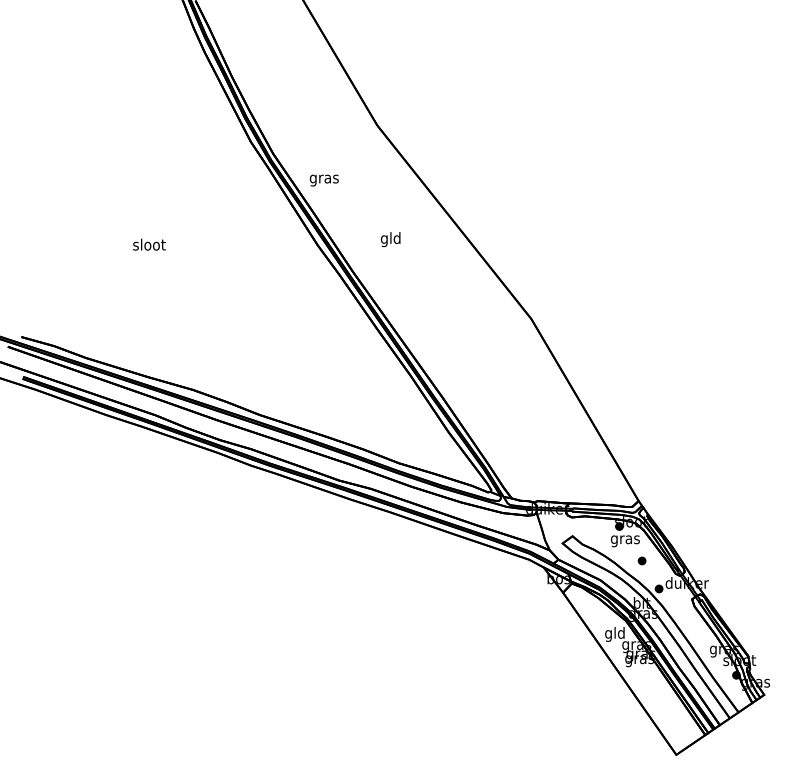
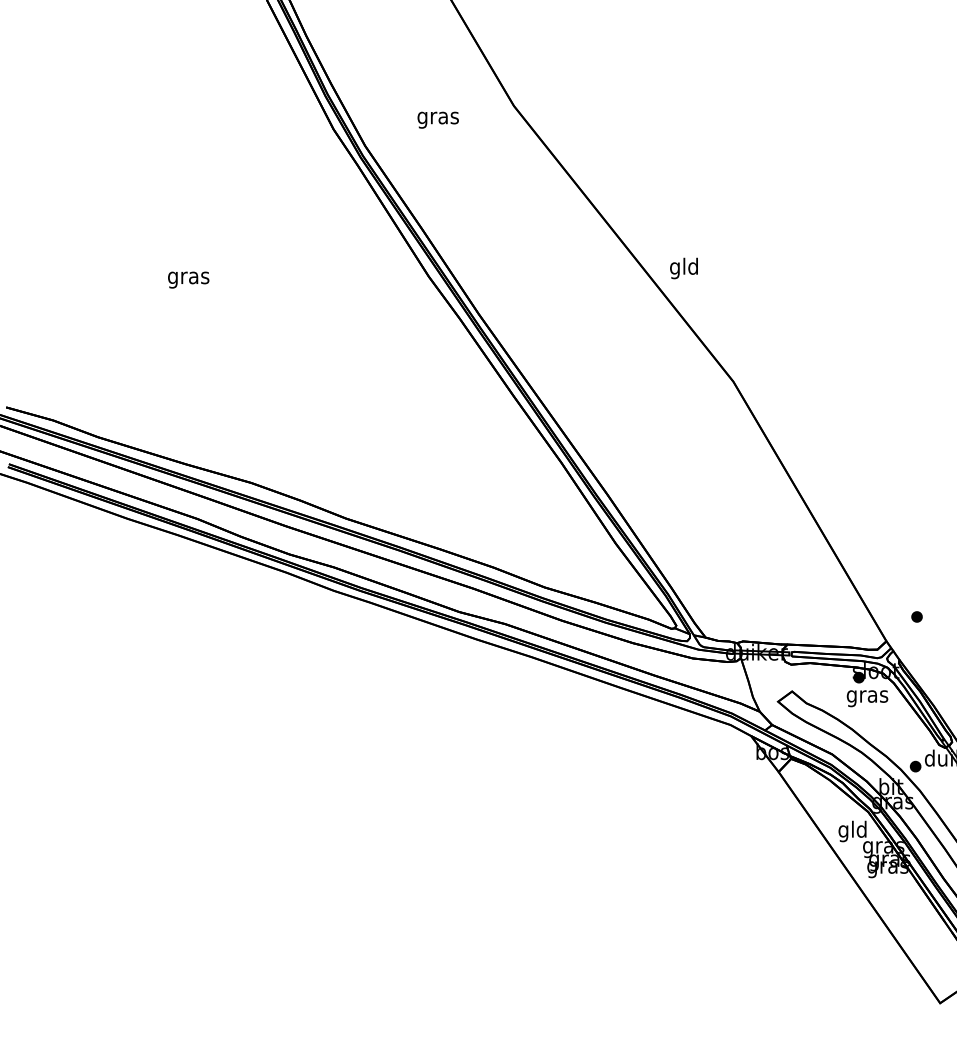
text: (323, 180) -> (437, 120), moved
text: (390, 239) -> (683, 268), moved
text: (149, 245) -> (188, 276), sloot -> gras
part: (641, 560) -> (916, 616), moved

